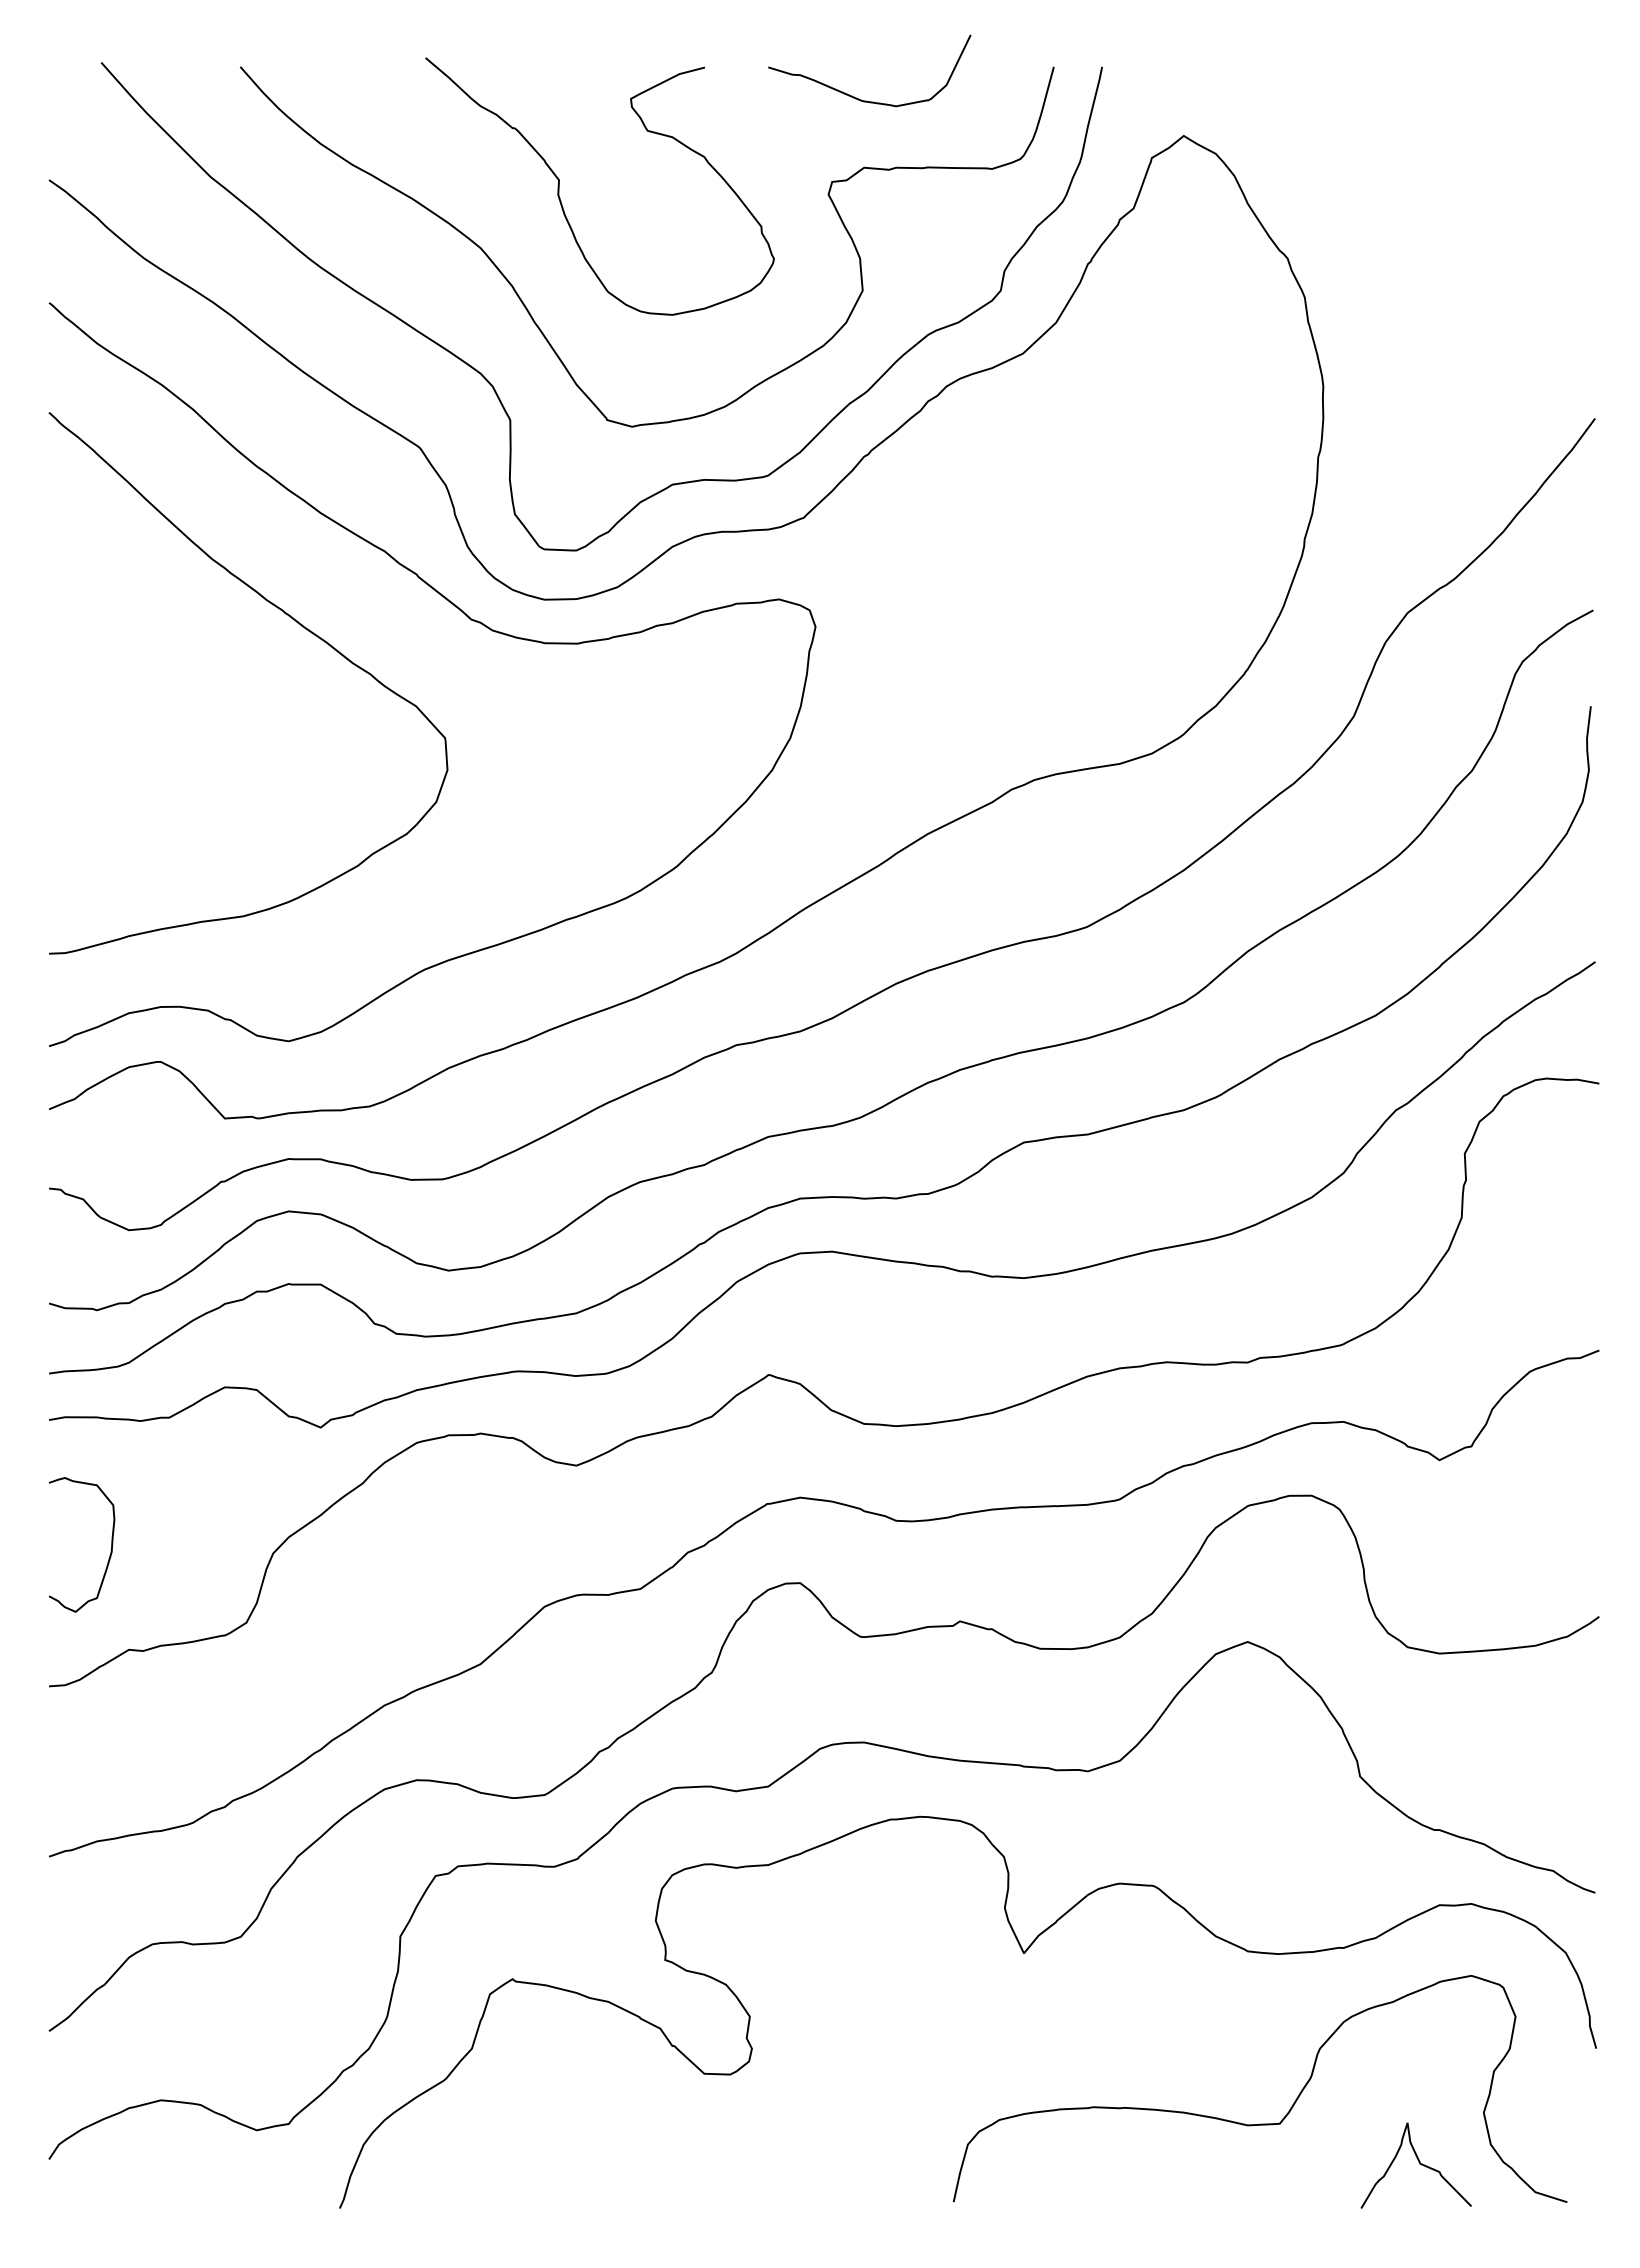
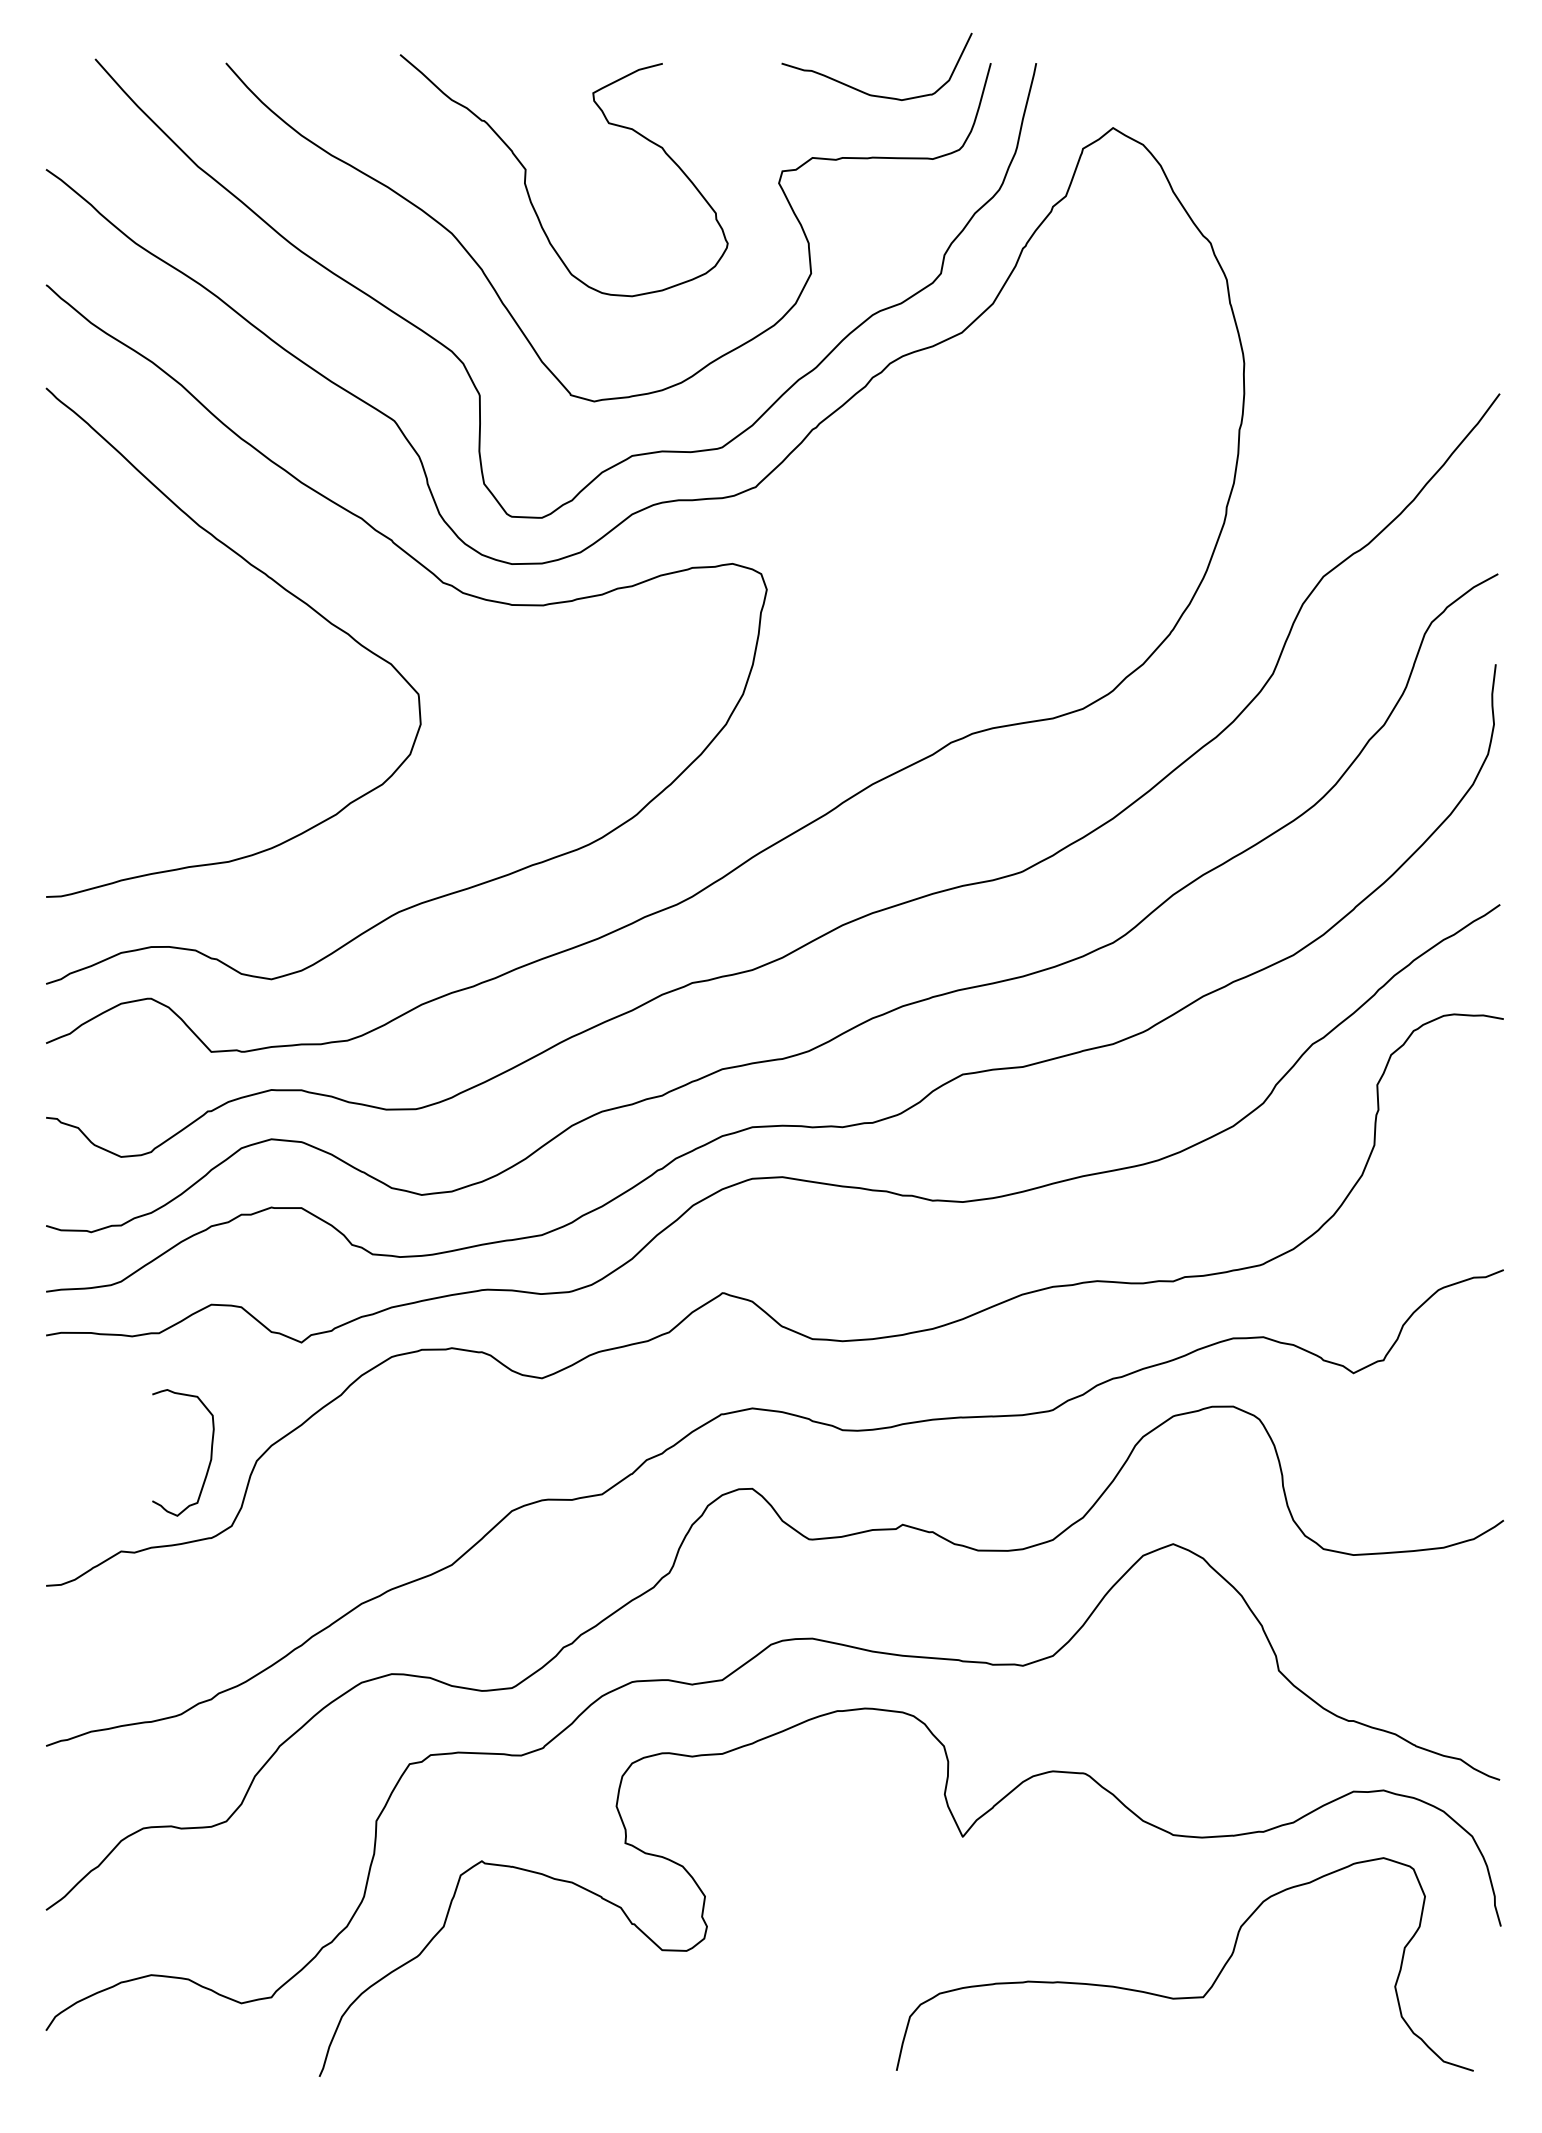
curve: (859, 98) -> (867, 92), moved
curve: (110, 1550) -> (210, 1458), moved
curve: (1419, 2164) -> (1334, 2035), removed

